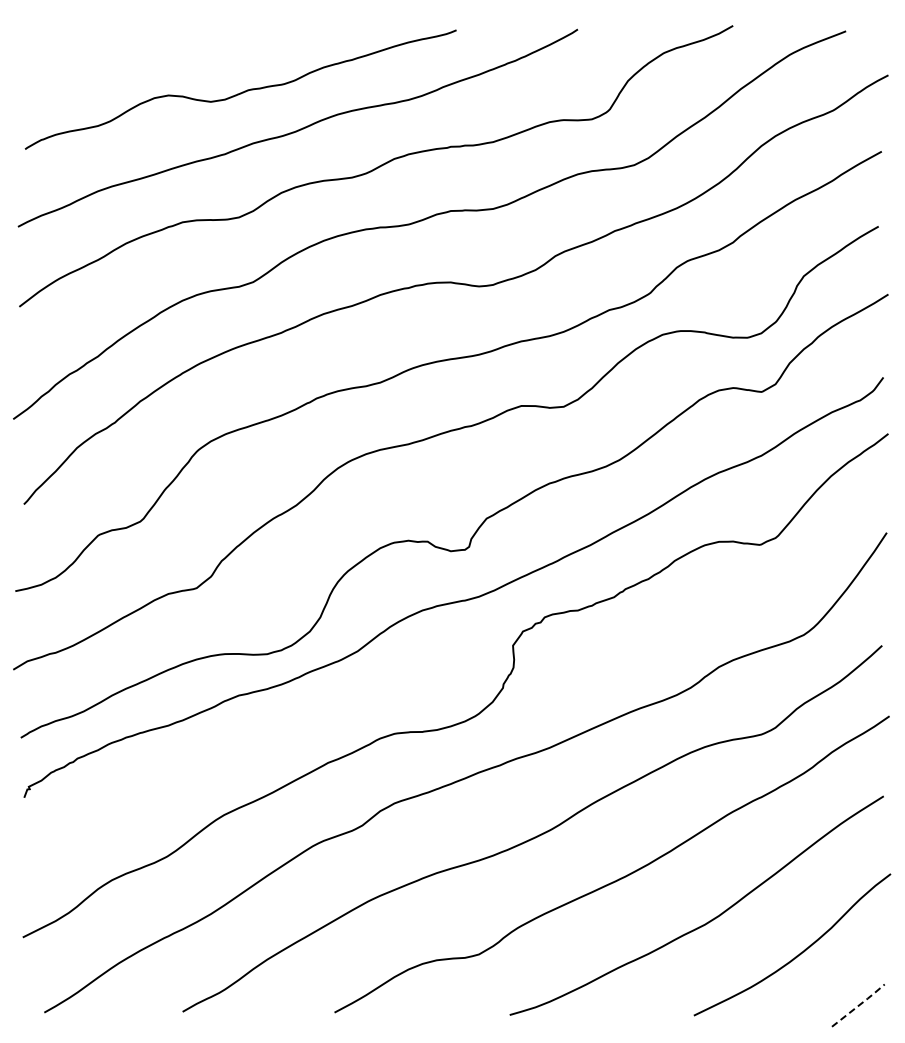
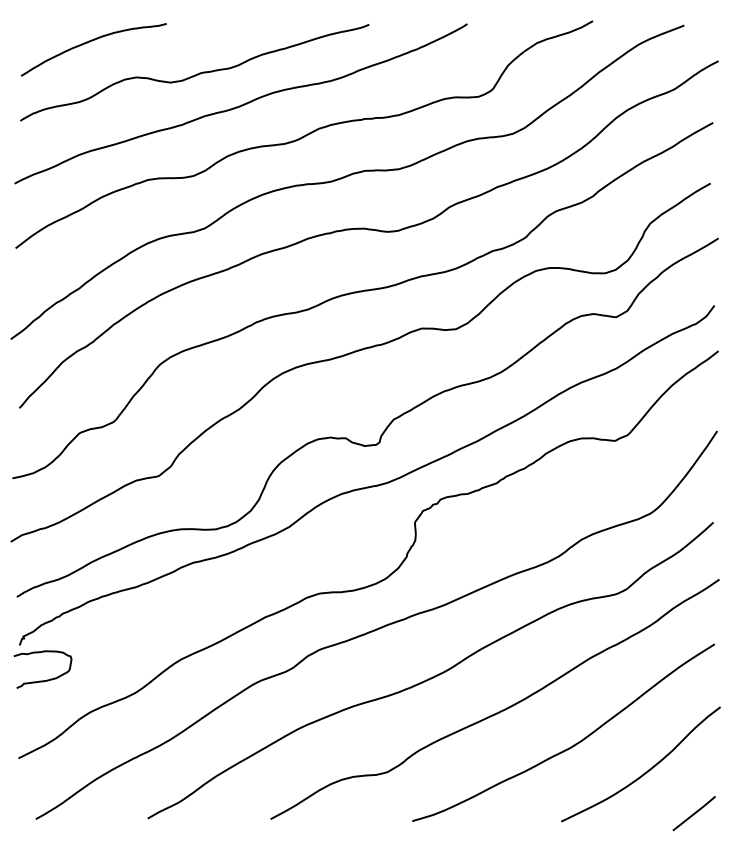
curve: (110, 52) -> (89, 42), added
curve: (55, 840) -> (44, 680), added
line: (860, 1004) -> (695, 812), dashed -> solid

